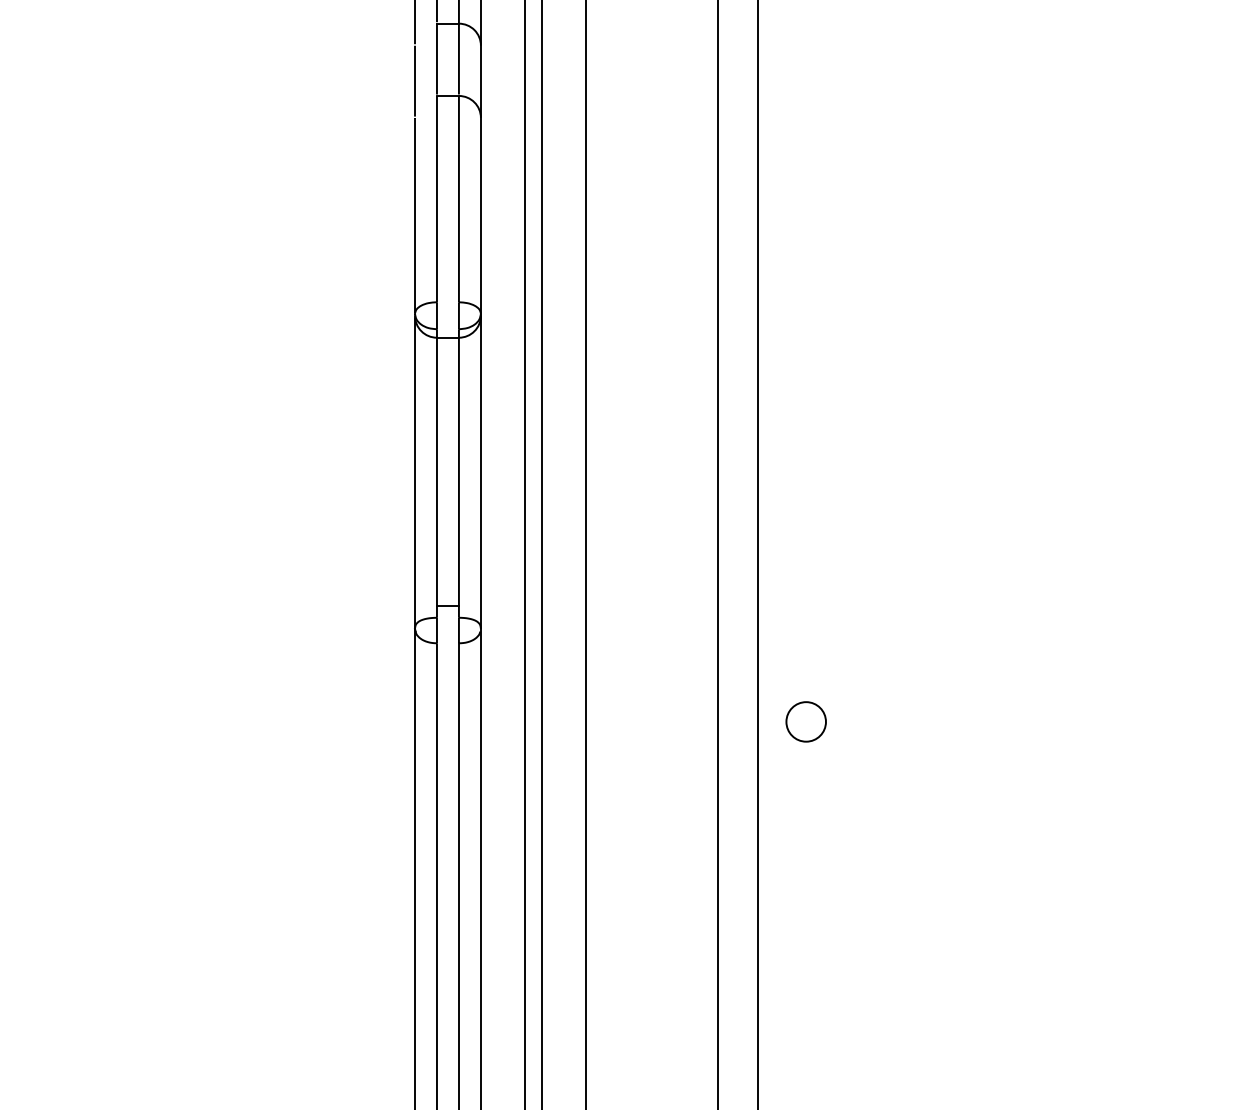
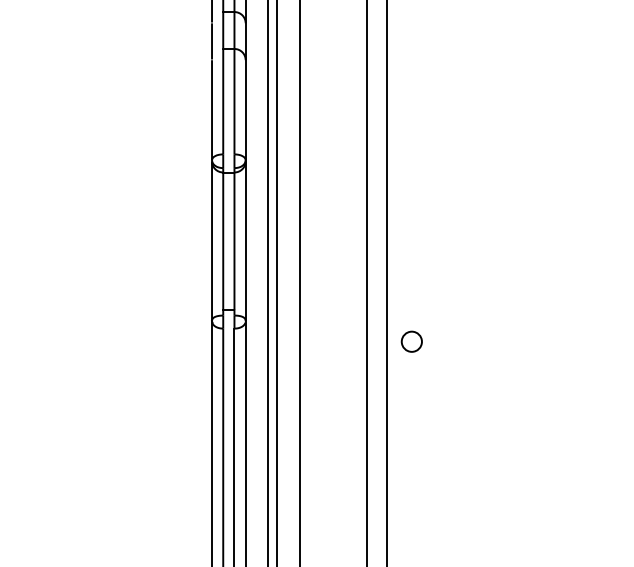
circle: (805, 721) -> (411, 341), moved

